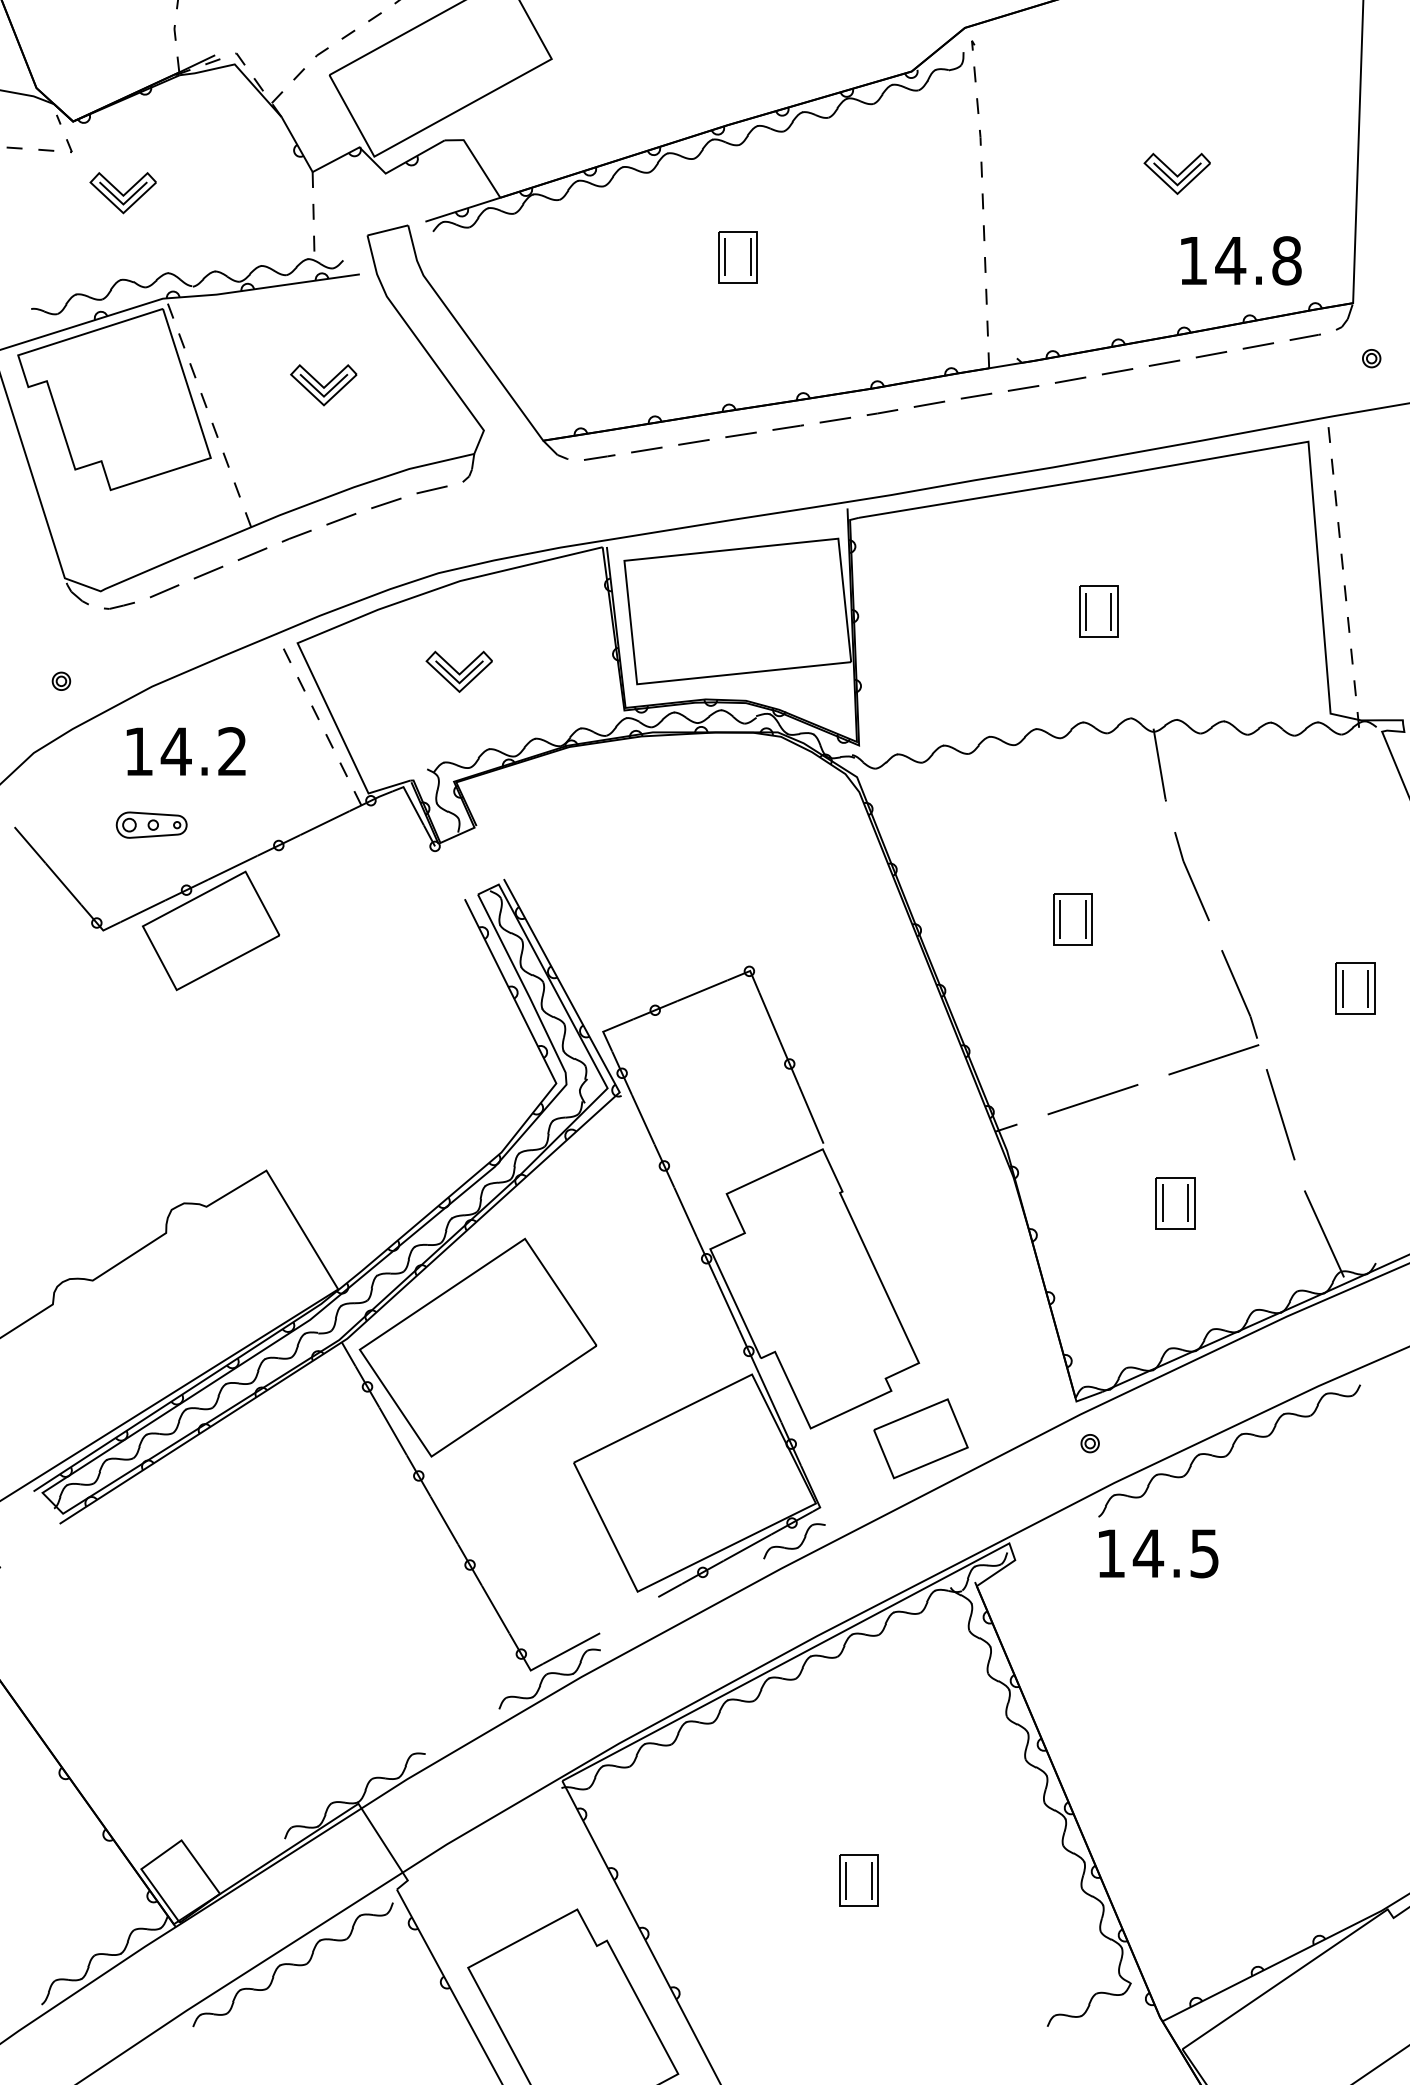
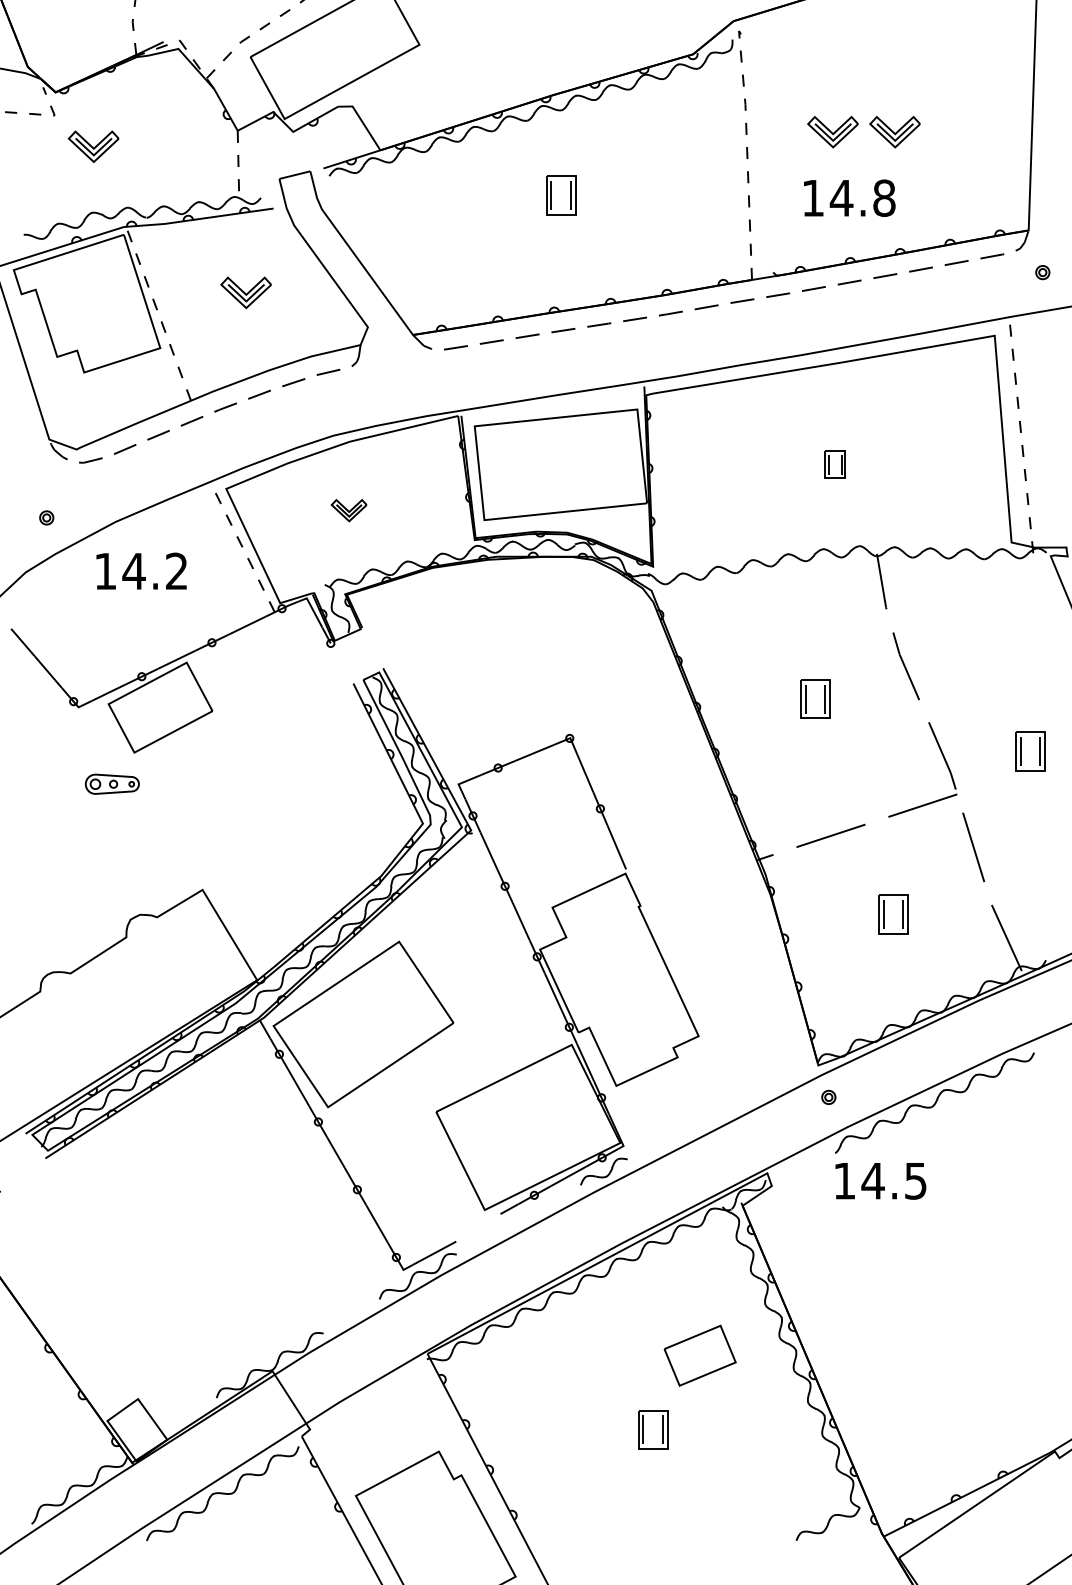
part: (1095, 174) -> (832, 132), added
text: (1241, 259) -> (849, 197), moved
part: (1098, 611) -> (835, 464), size x0.7
part: (458, 671) -> (348, 510), size x0.7
part: (150, 824) -> (111, 783), moved
part: (920, 1438) -> (699, 1355), moved

